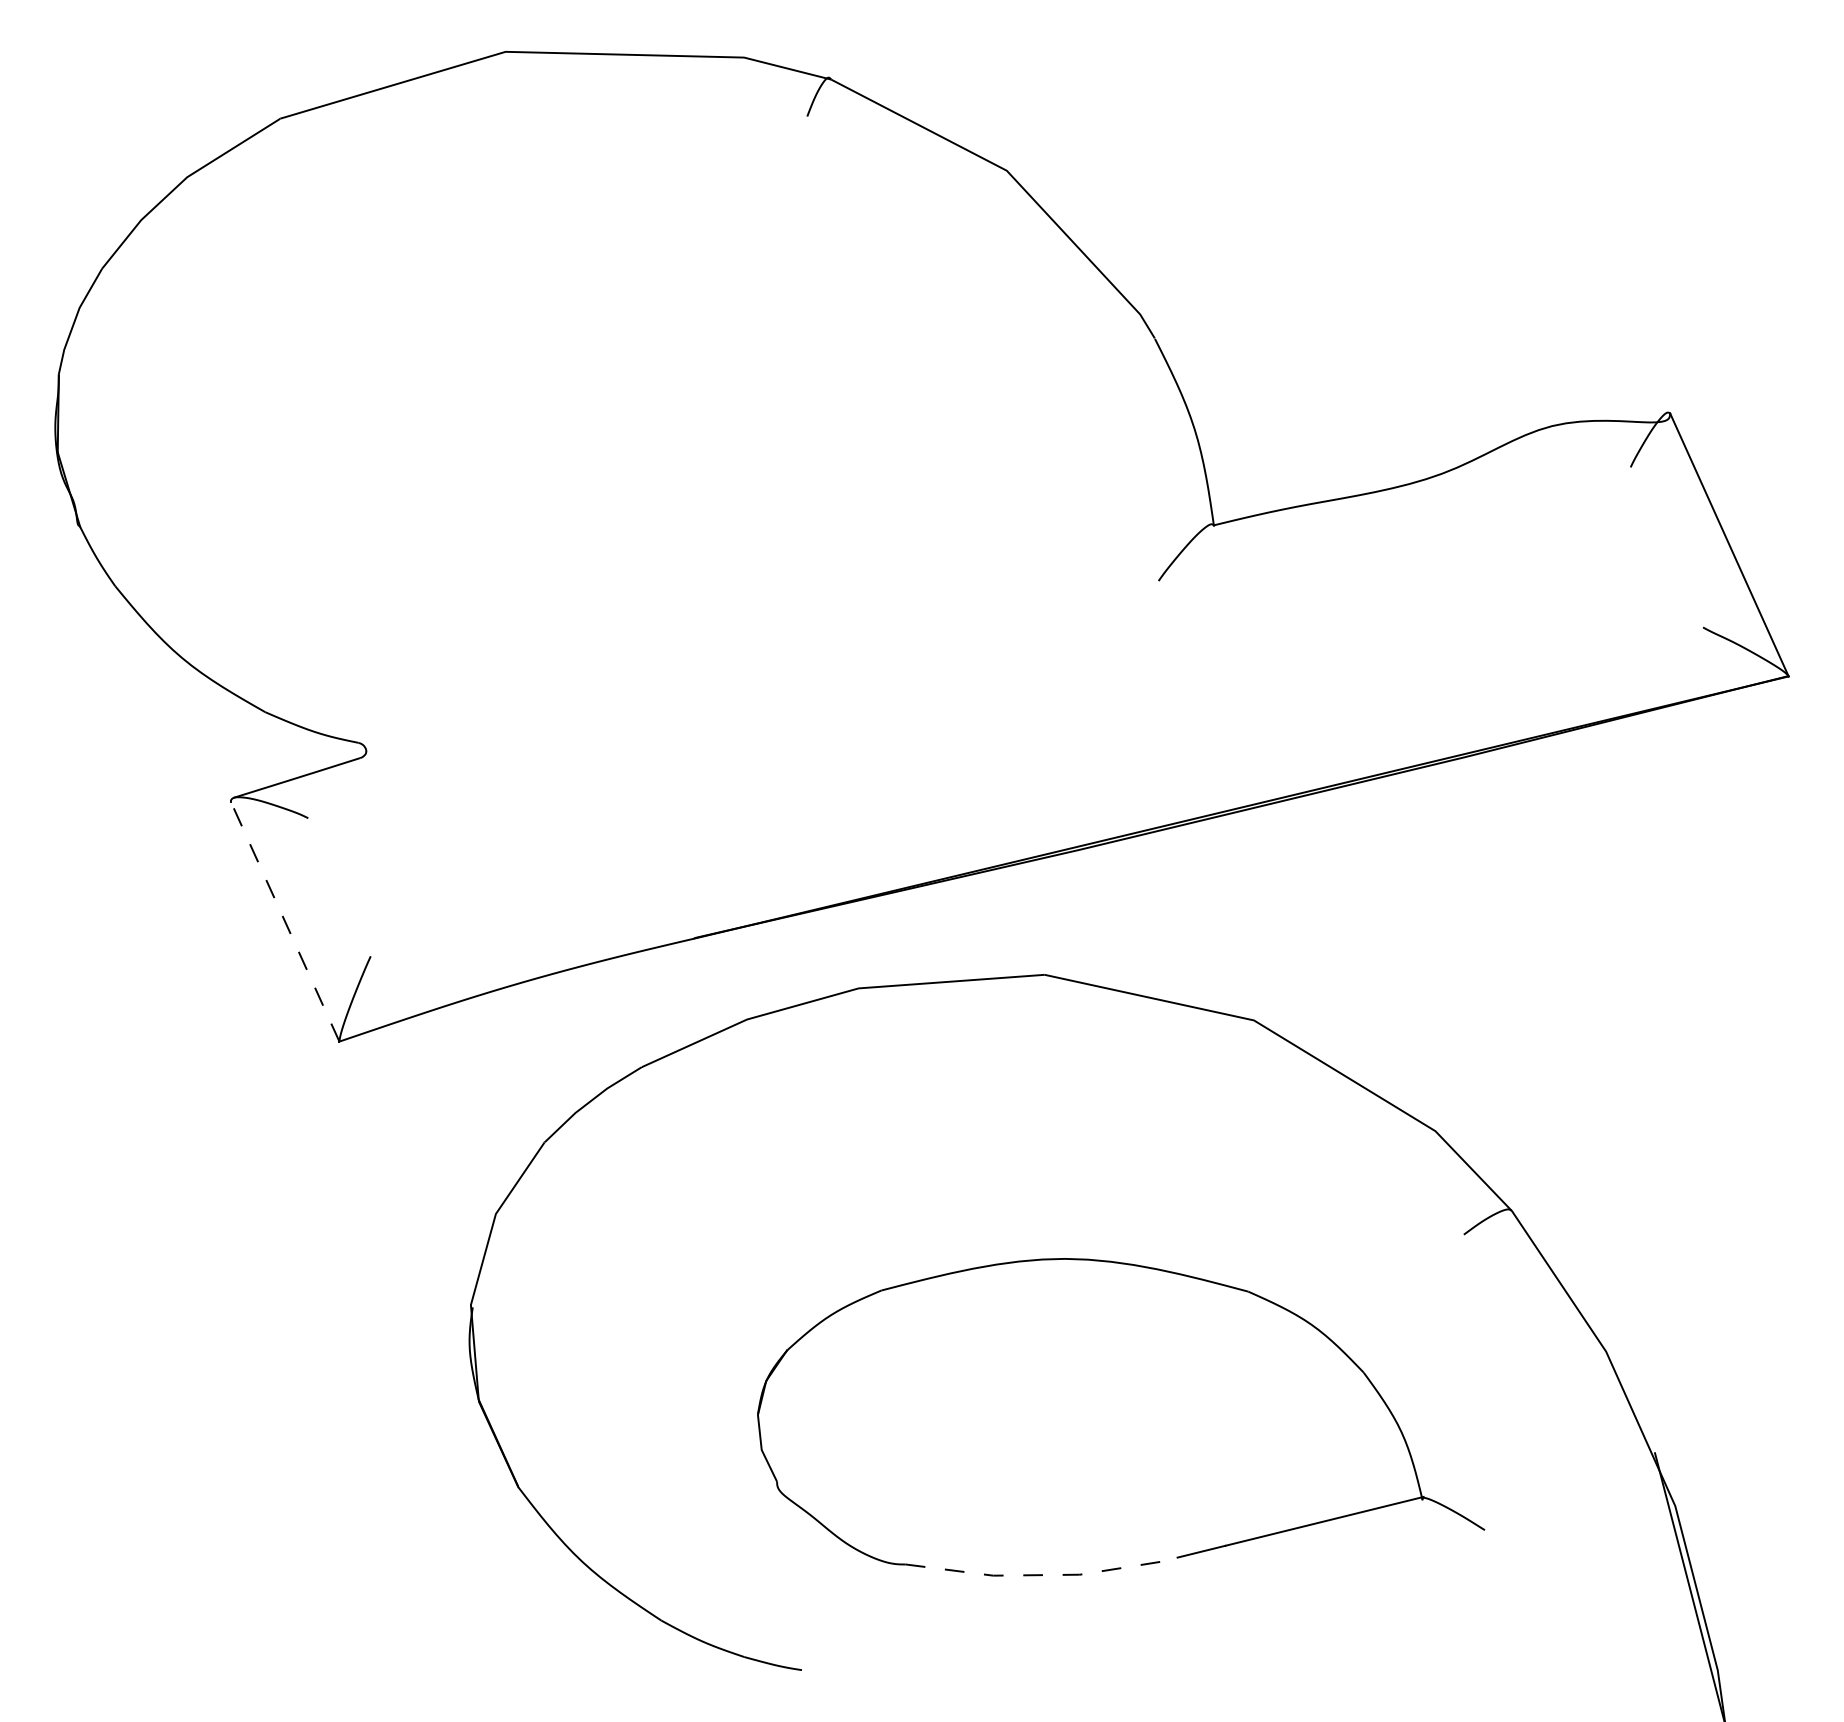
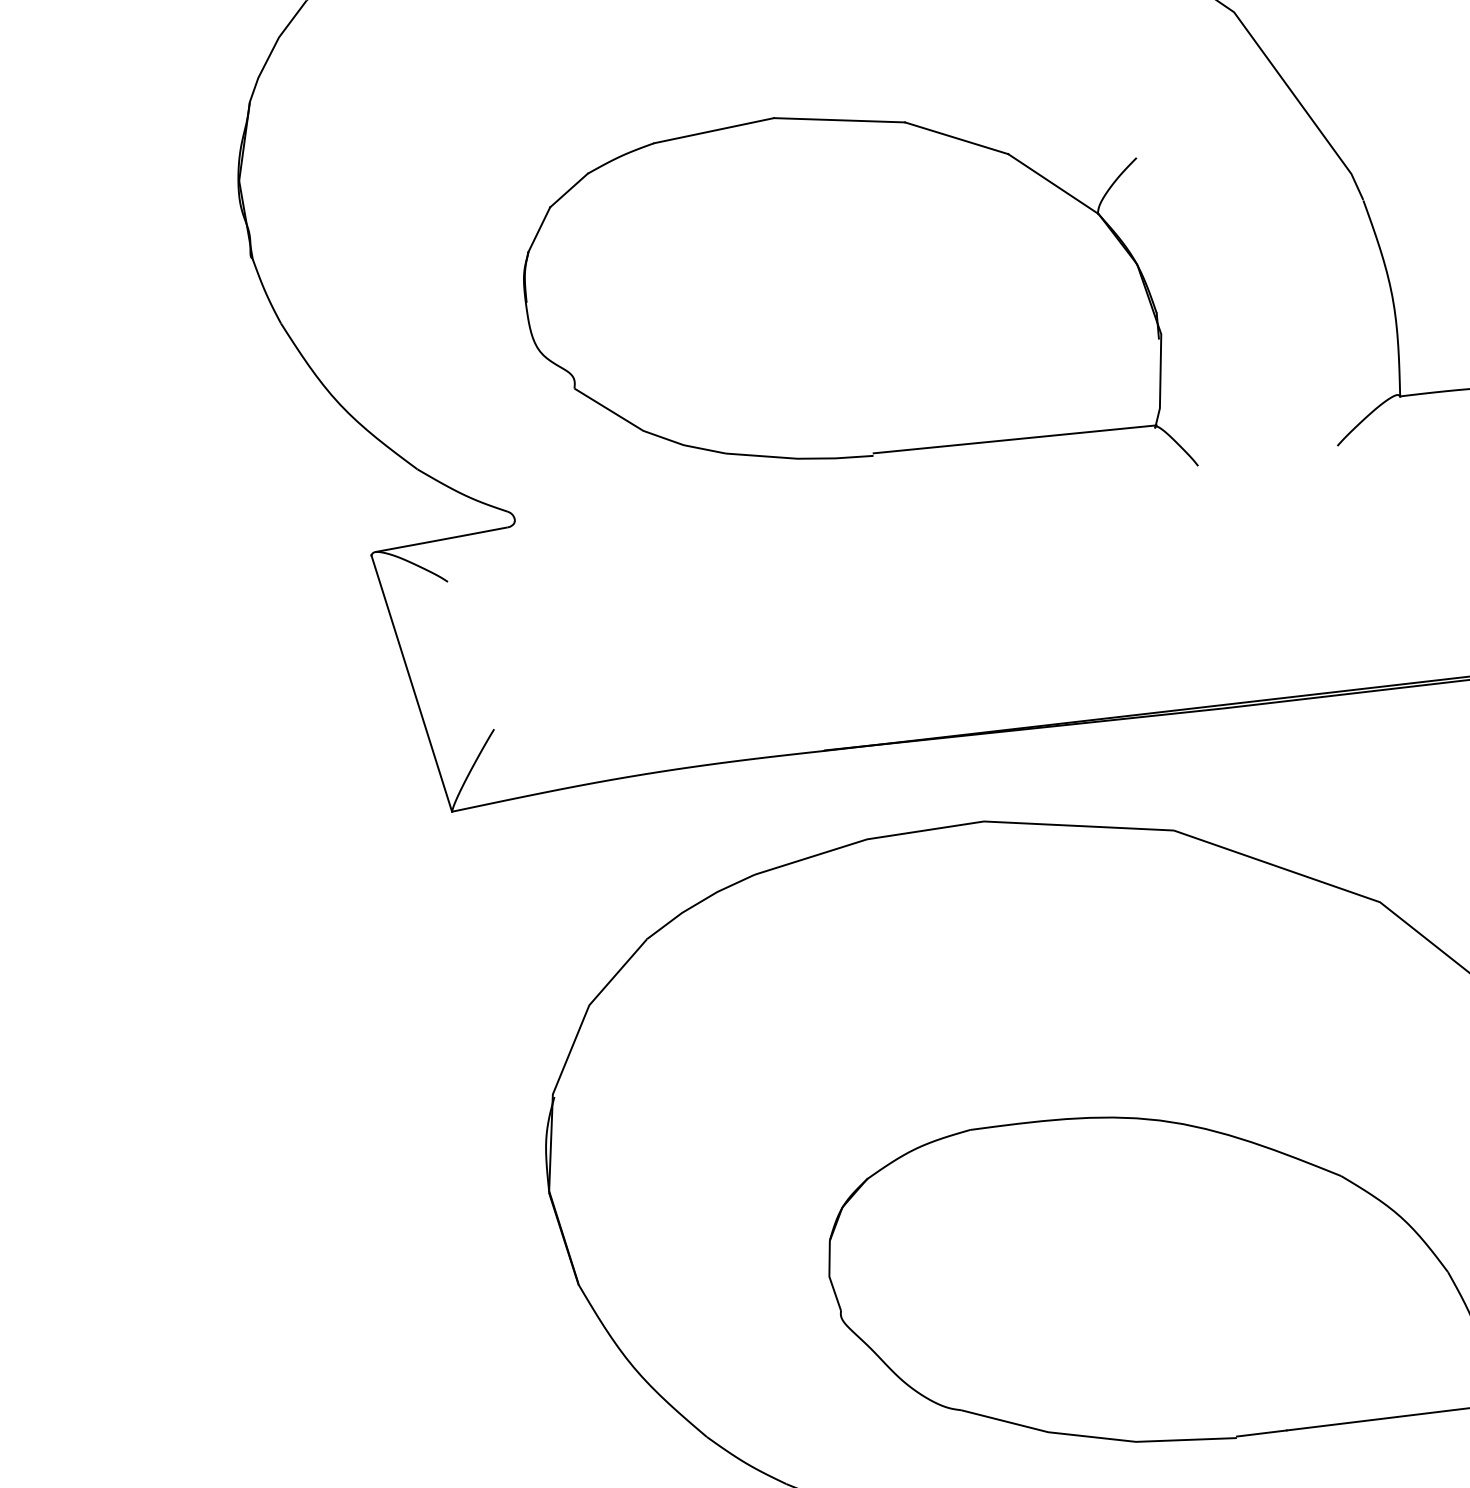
part: (685, 488) -> (869, 294), added
line: (285, 921) -> (412, 683), dashed -> solid
line: (1042, 1575) -> (1098, 1438), dashed -> solid

